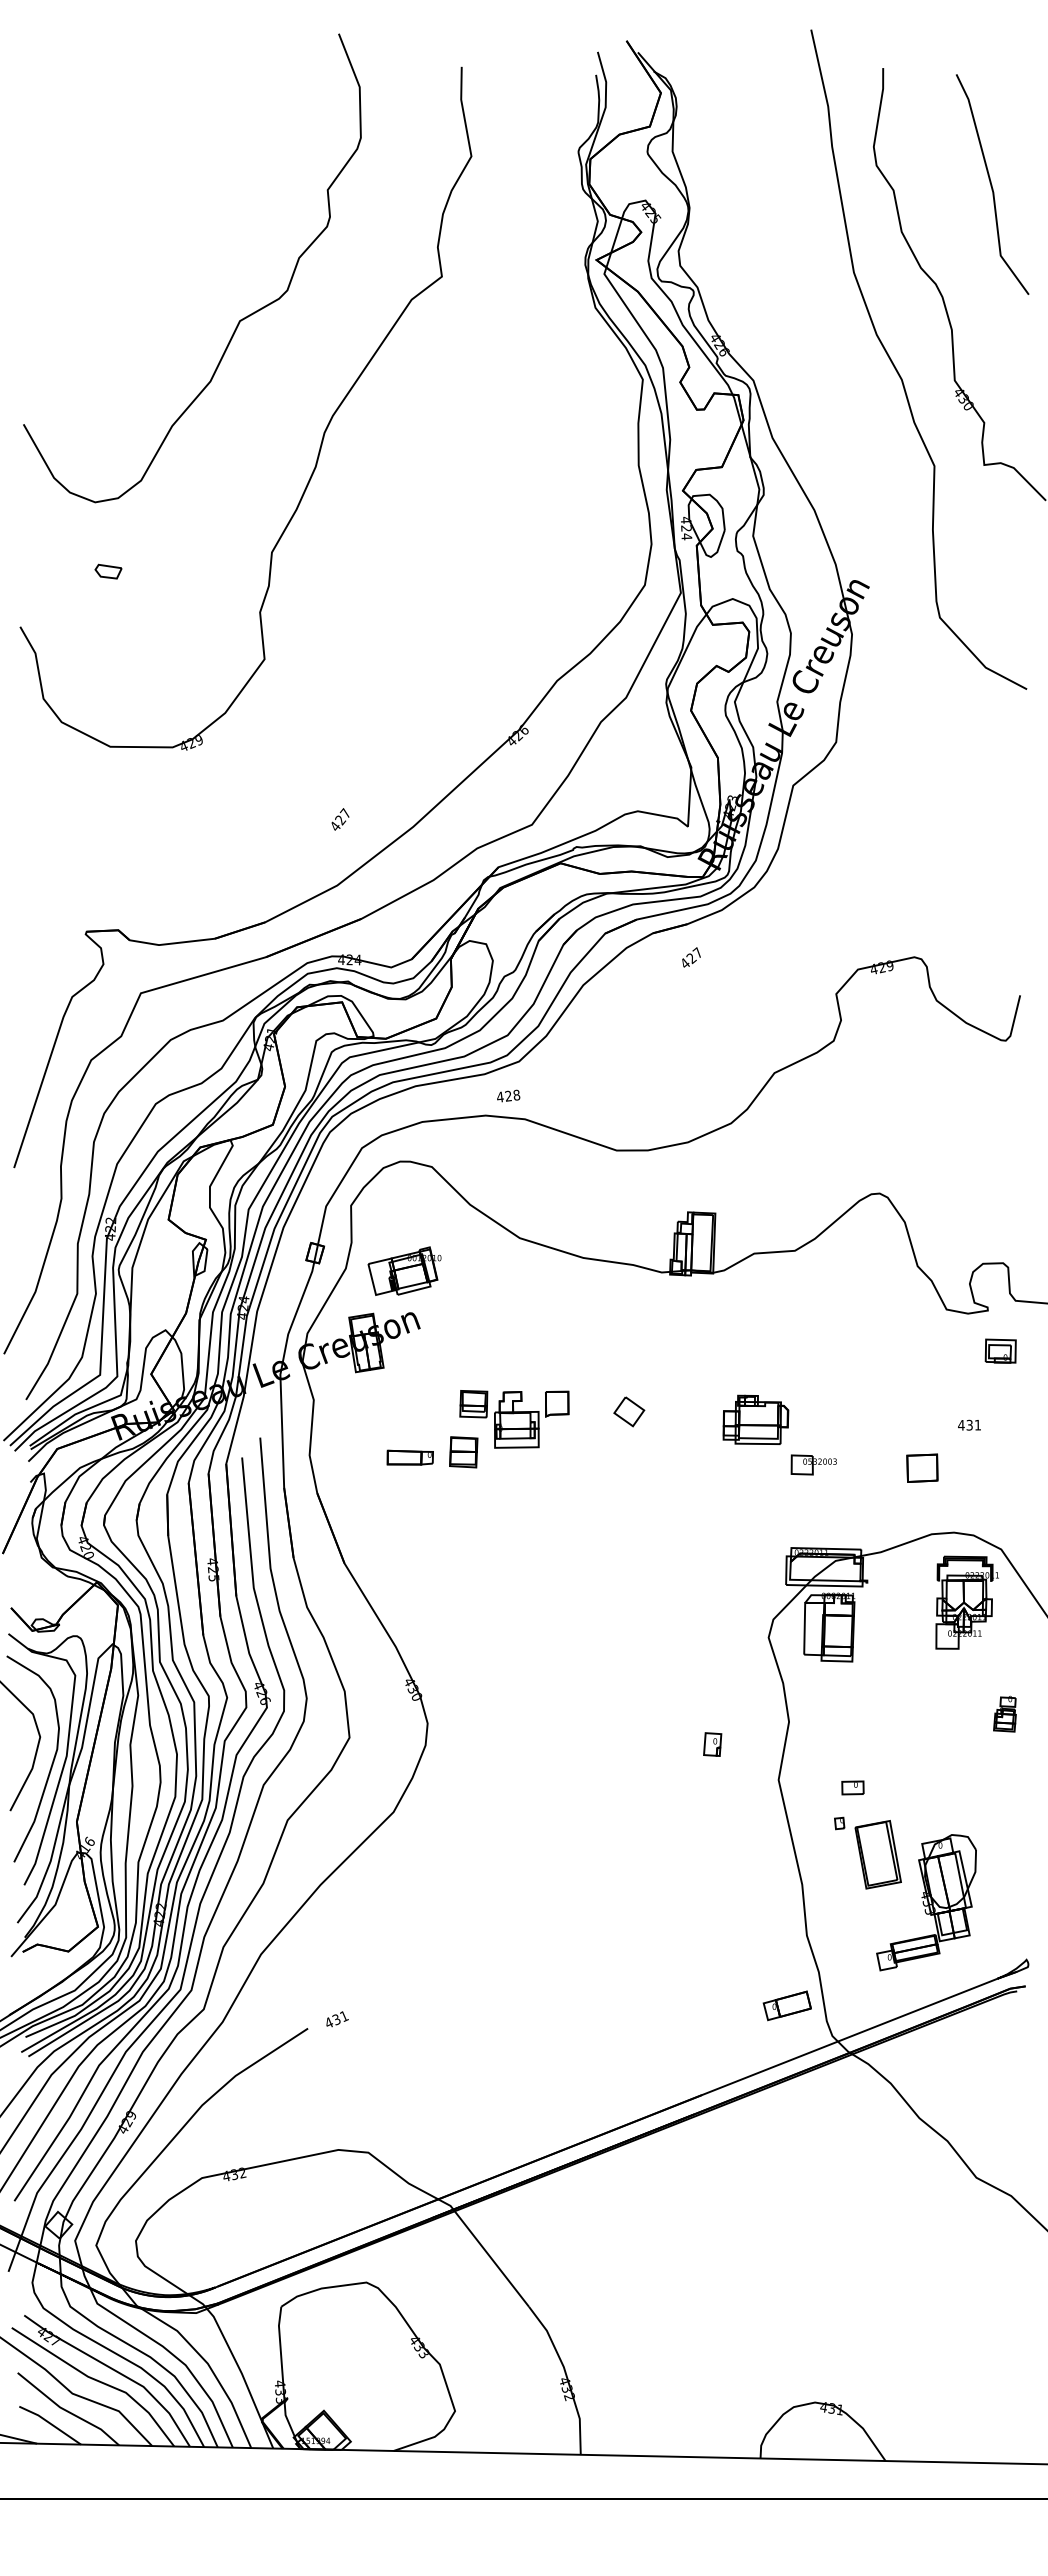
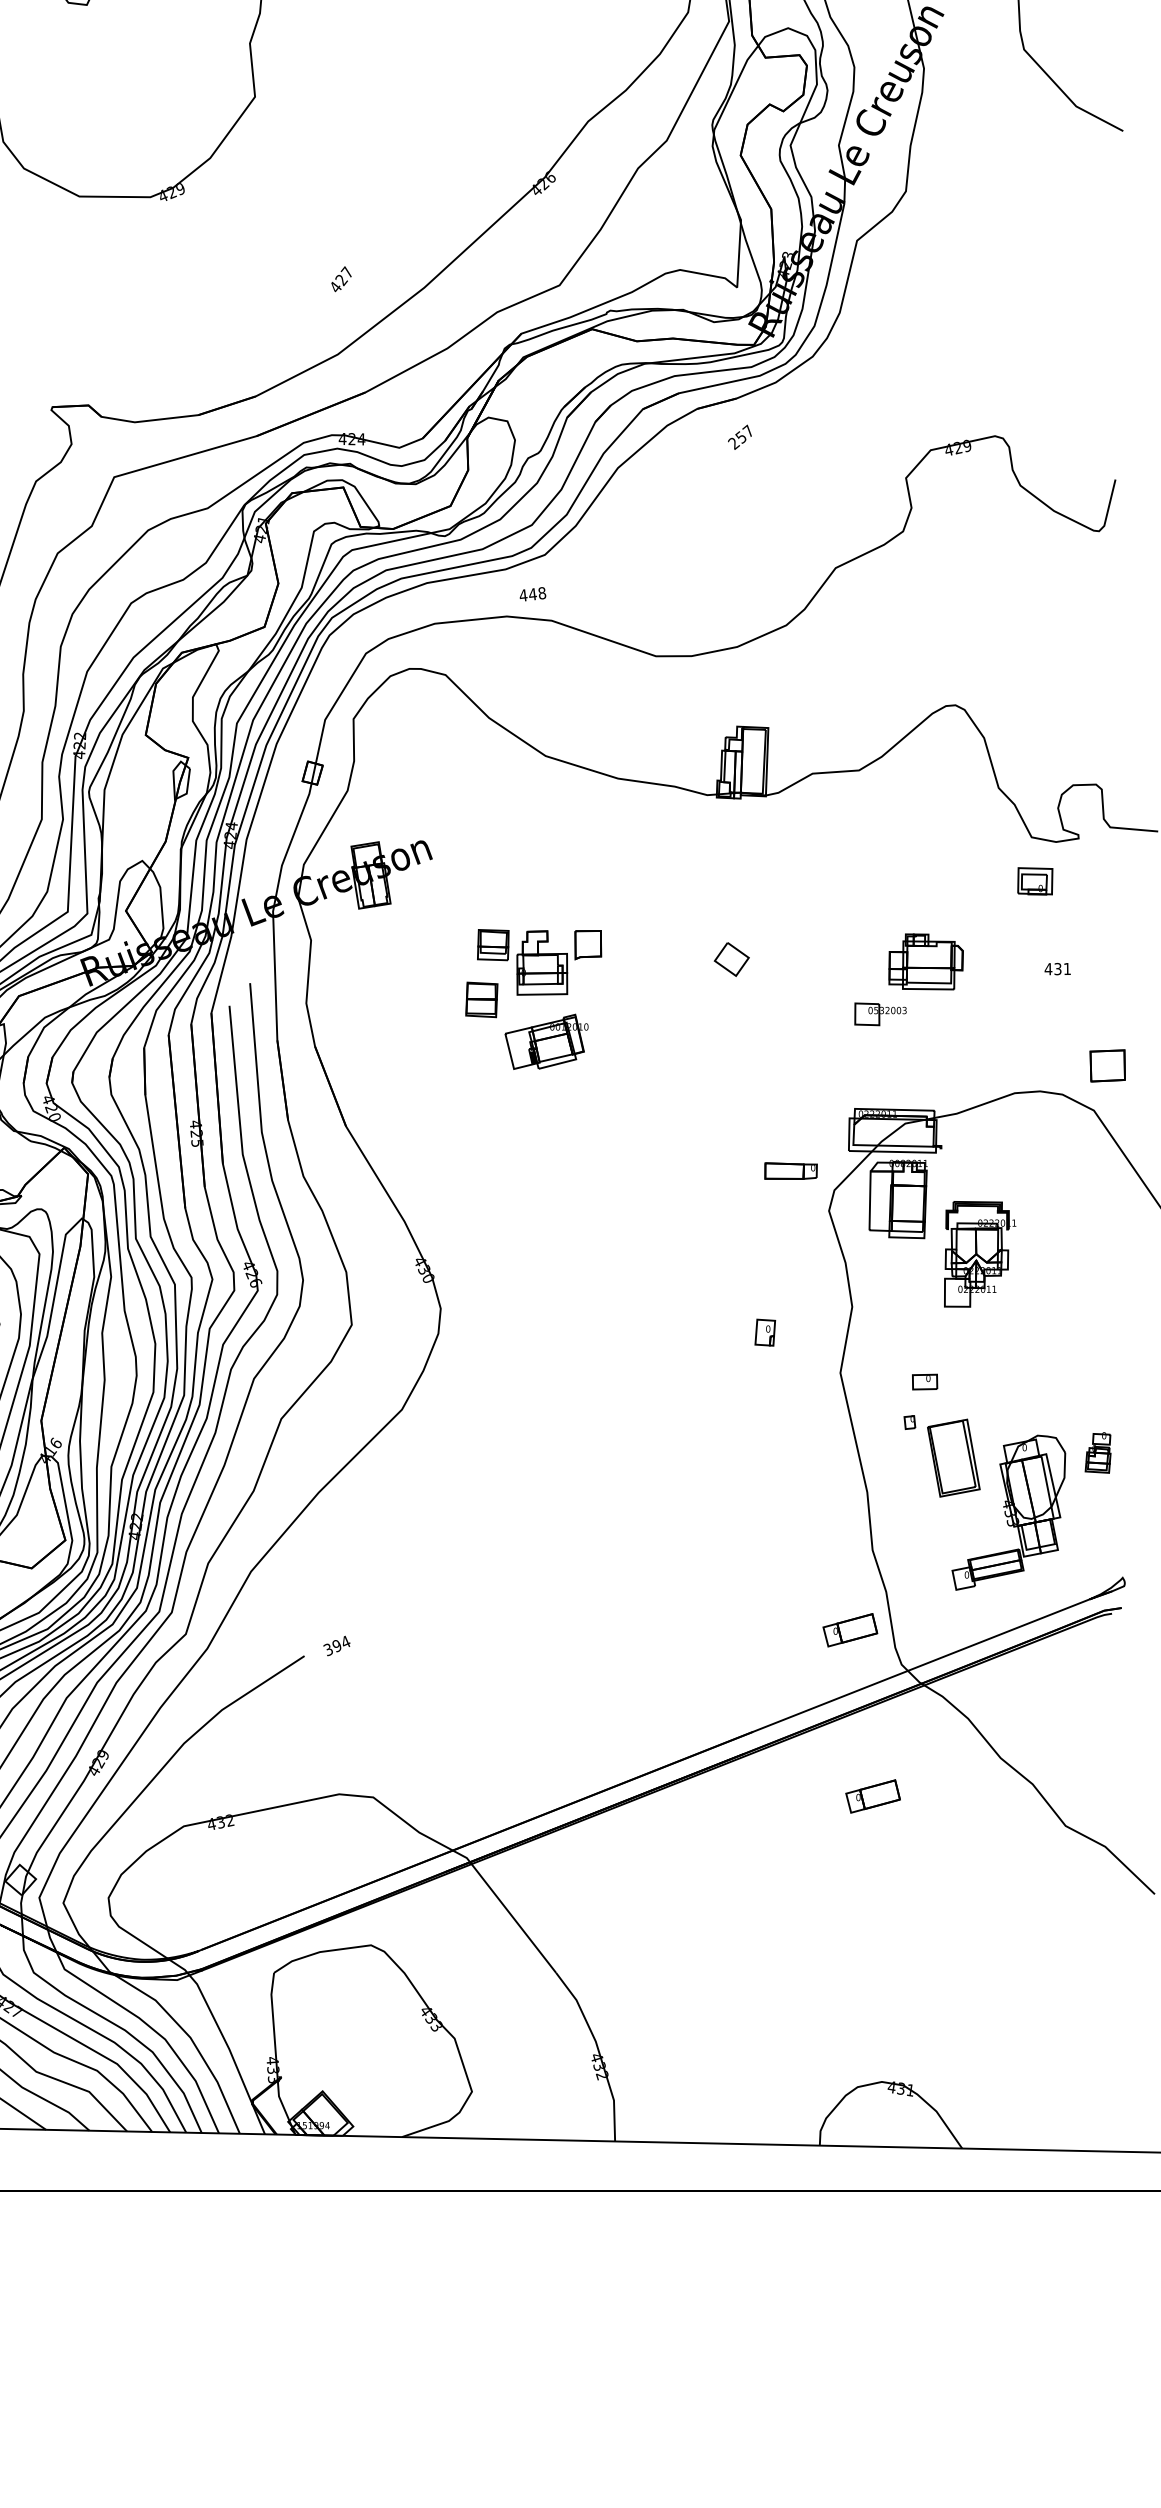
text: (687, 961) -> (736, 441), 427 -> 257
text: (508, 1095) -> (532, 593), 428 -> 448
part: (404, 1270) -> (546, 1041), moved
part: (1000, 1350) -> (1034, 880), moved
part: (629, 1411) -> (732, 959), moved
part: (755, 1419) -> (925, 961), moved
part: (409, 1457) -> (790, 1170), moved
part: (922, 1467) -> (1107, 1065), moved
part: (966, 1602) -> (979, 1254), moved
part: (1004, 1713) -> (1097, 1452), moved
text: (336, 2019) -> (336, 1645), 431 -> 394
part: (806, 2151) -> (872, 1796), added

